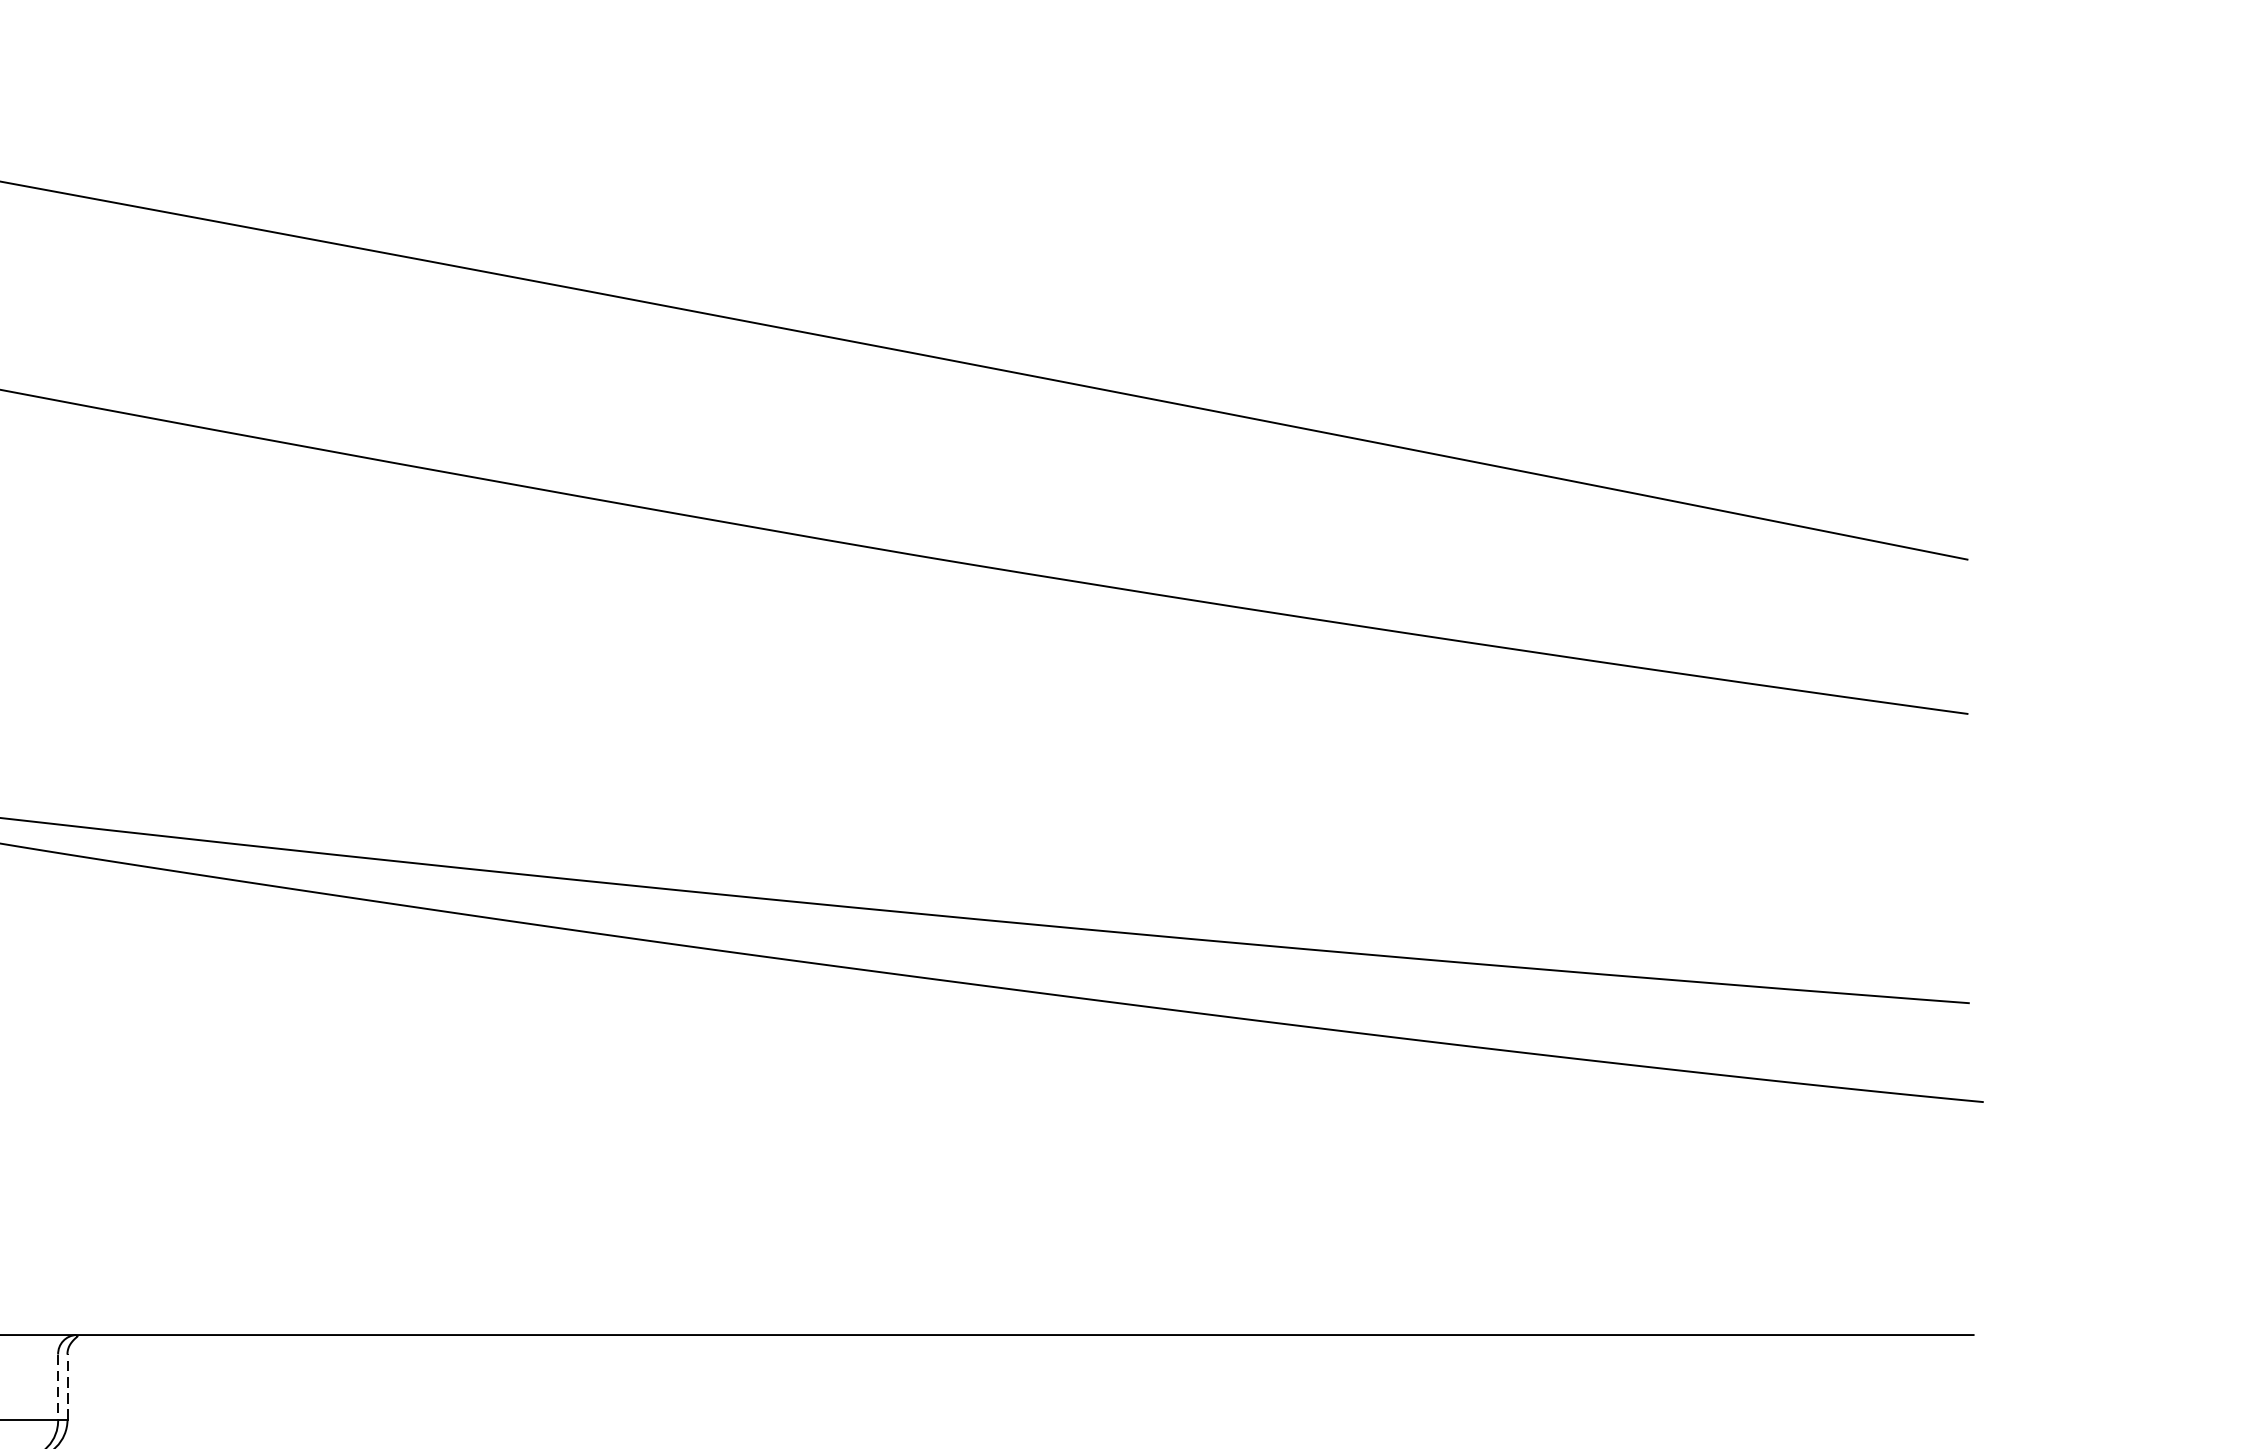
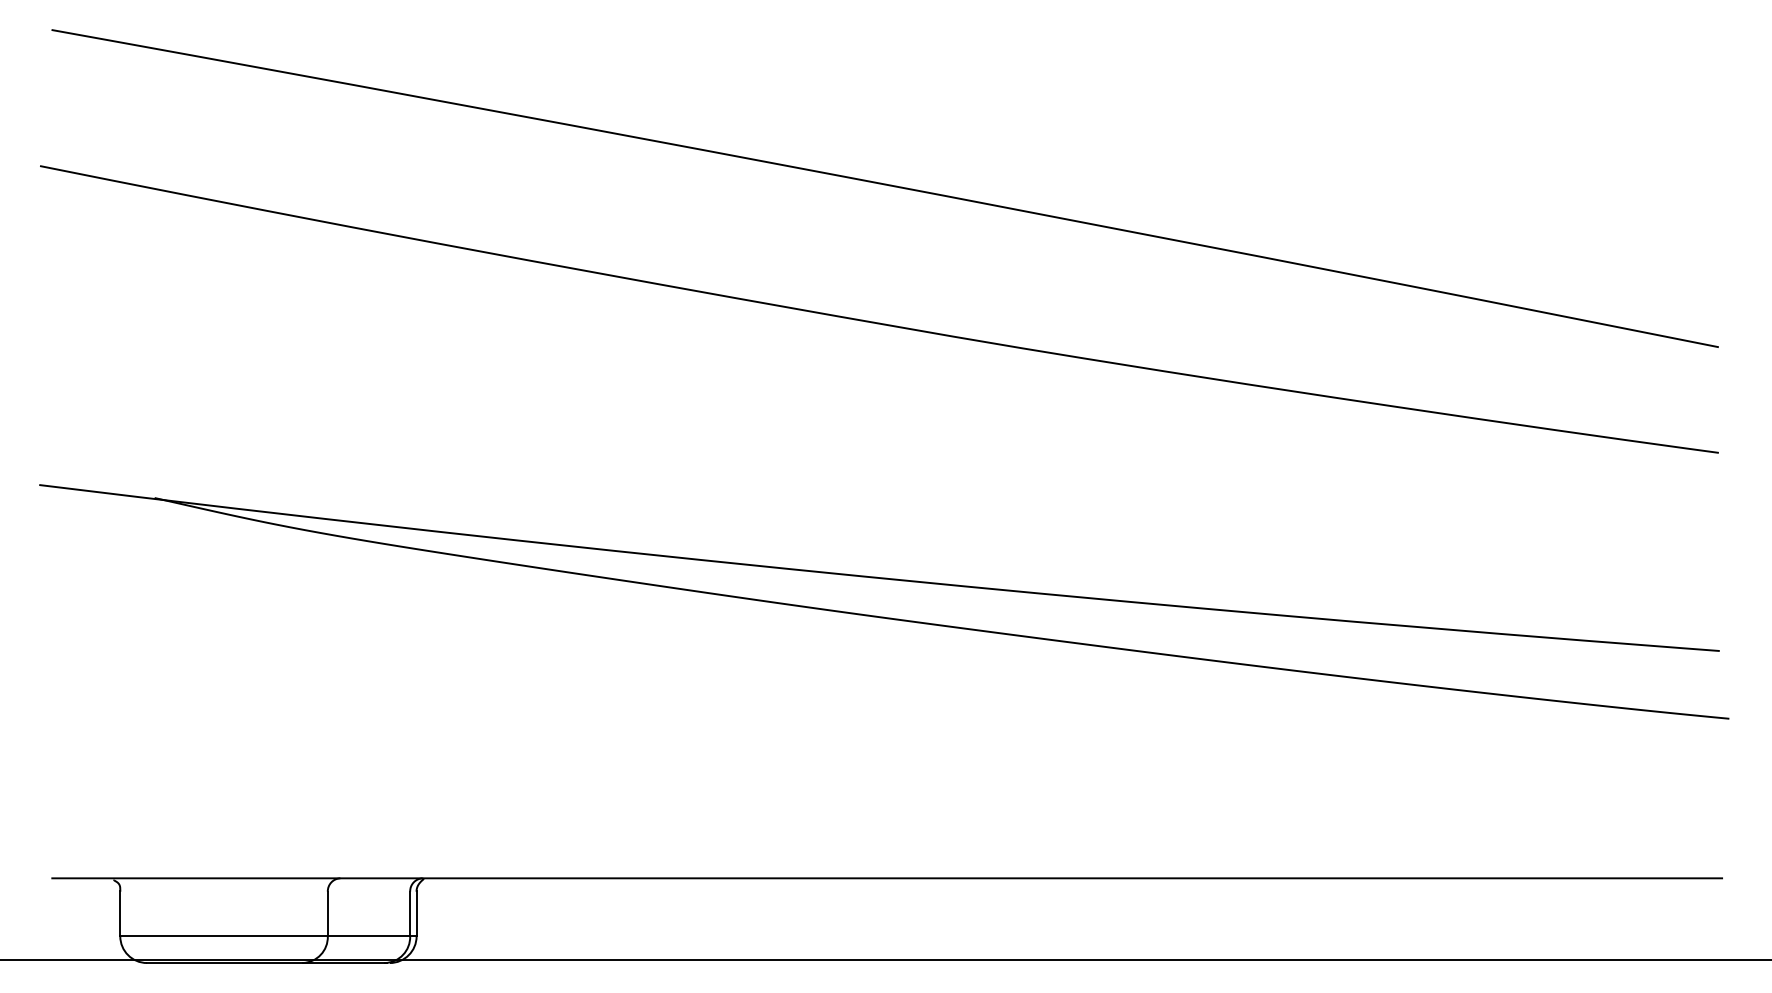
line: (67, 1386) -> (416, 913), dashed -> solid
line: (58, 1387) -> (410, 914), dashed -> solid

